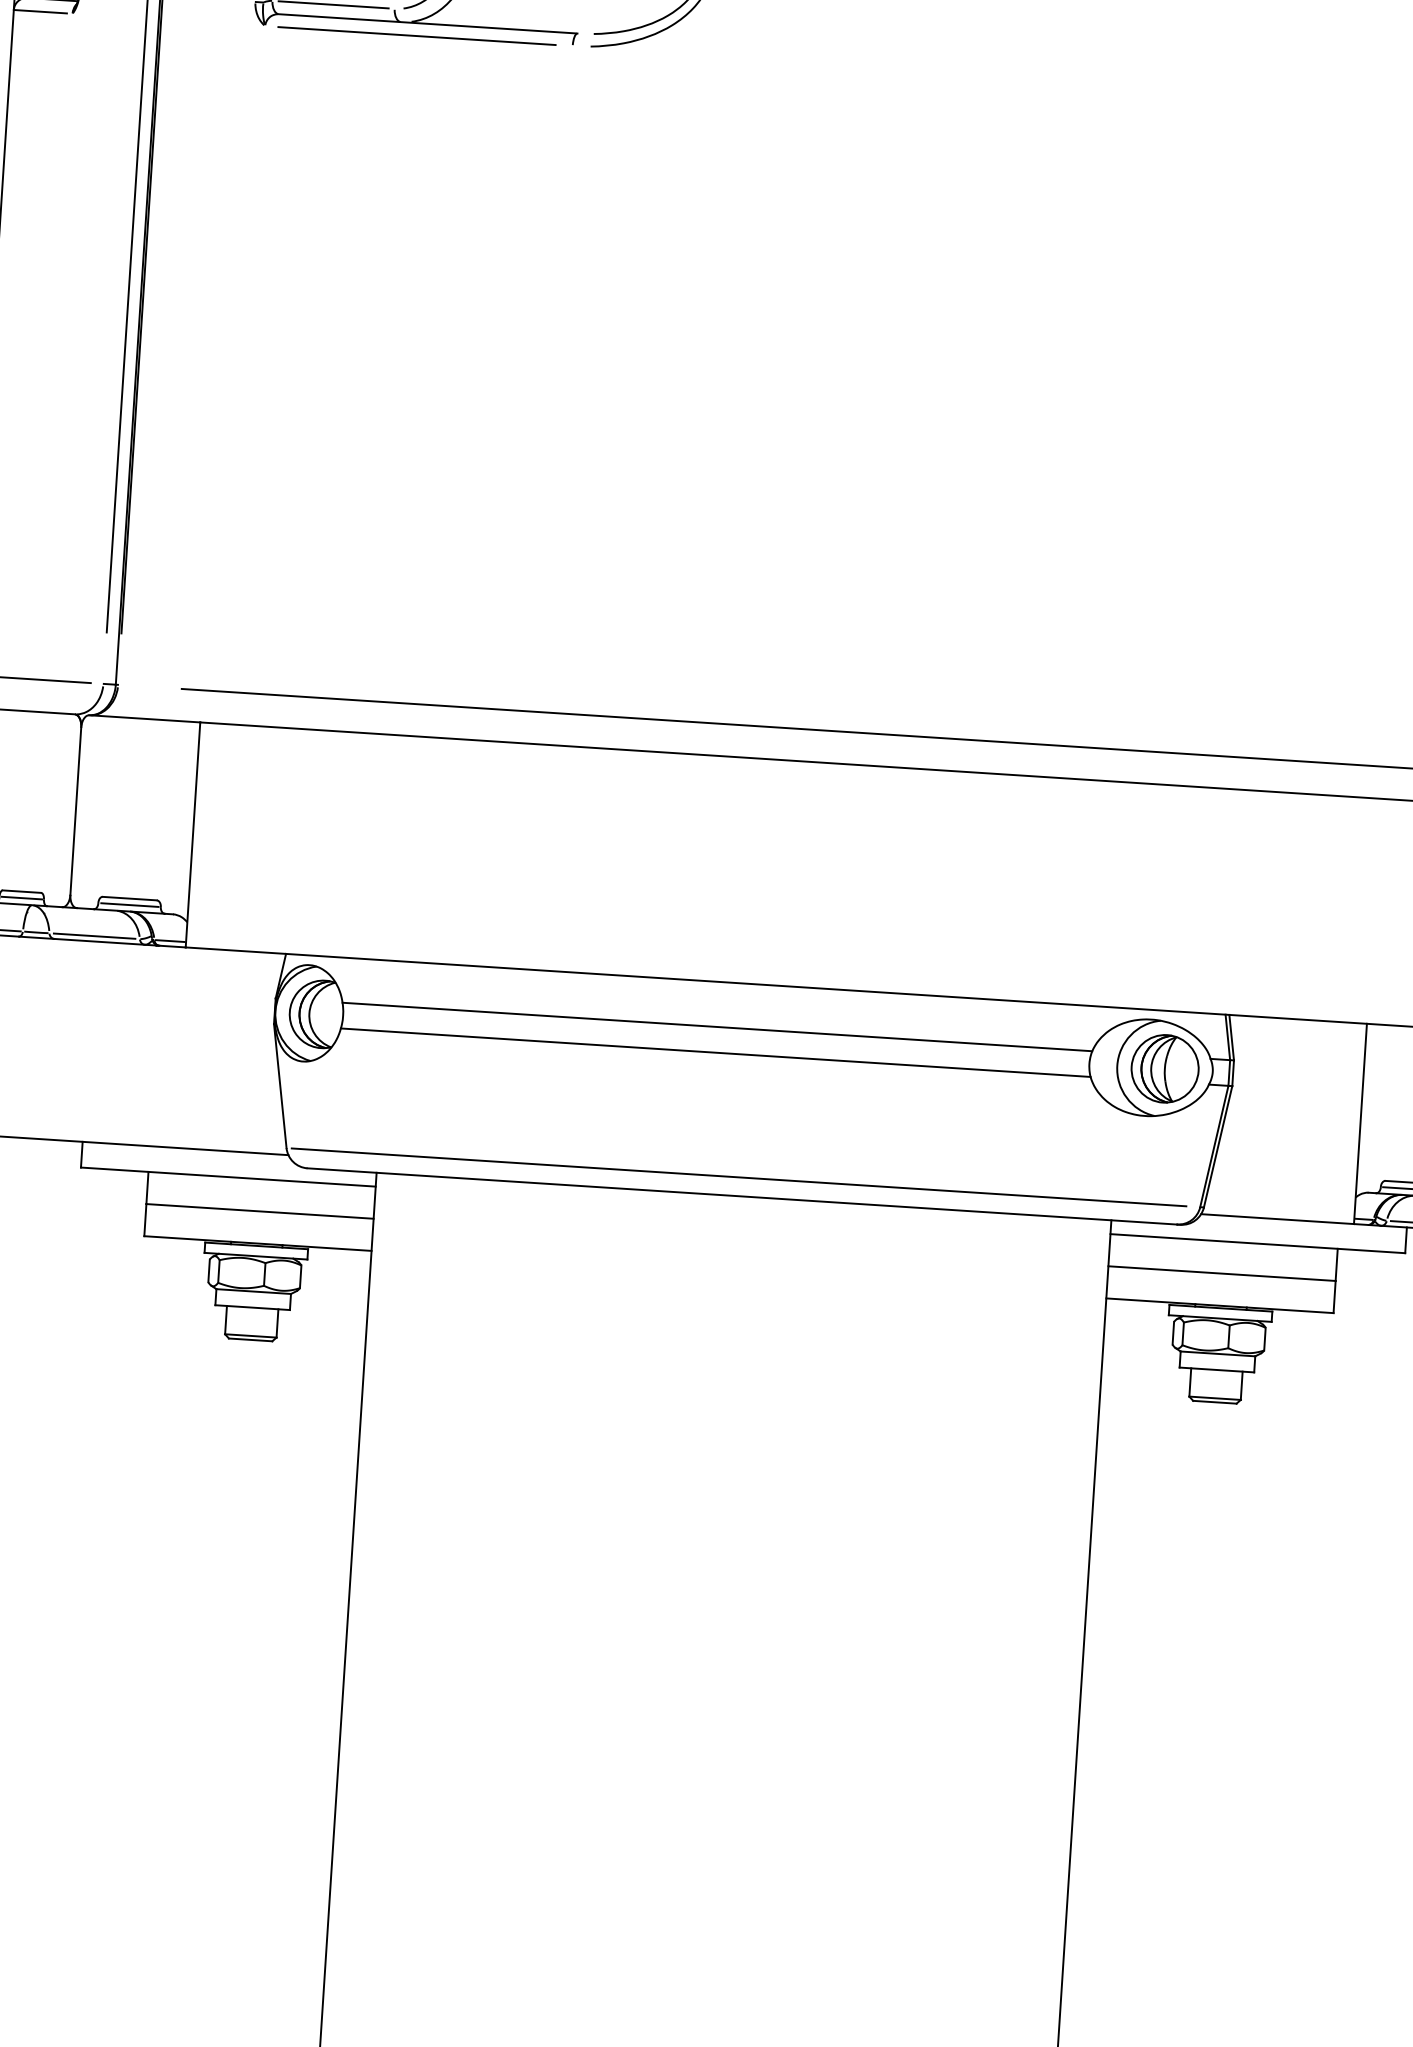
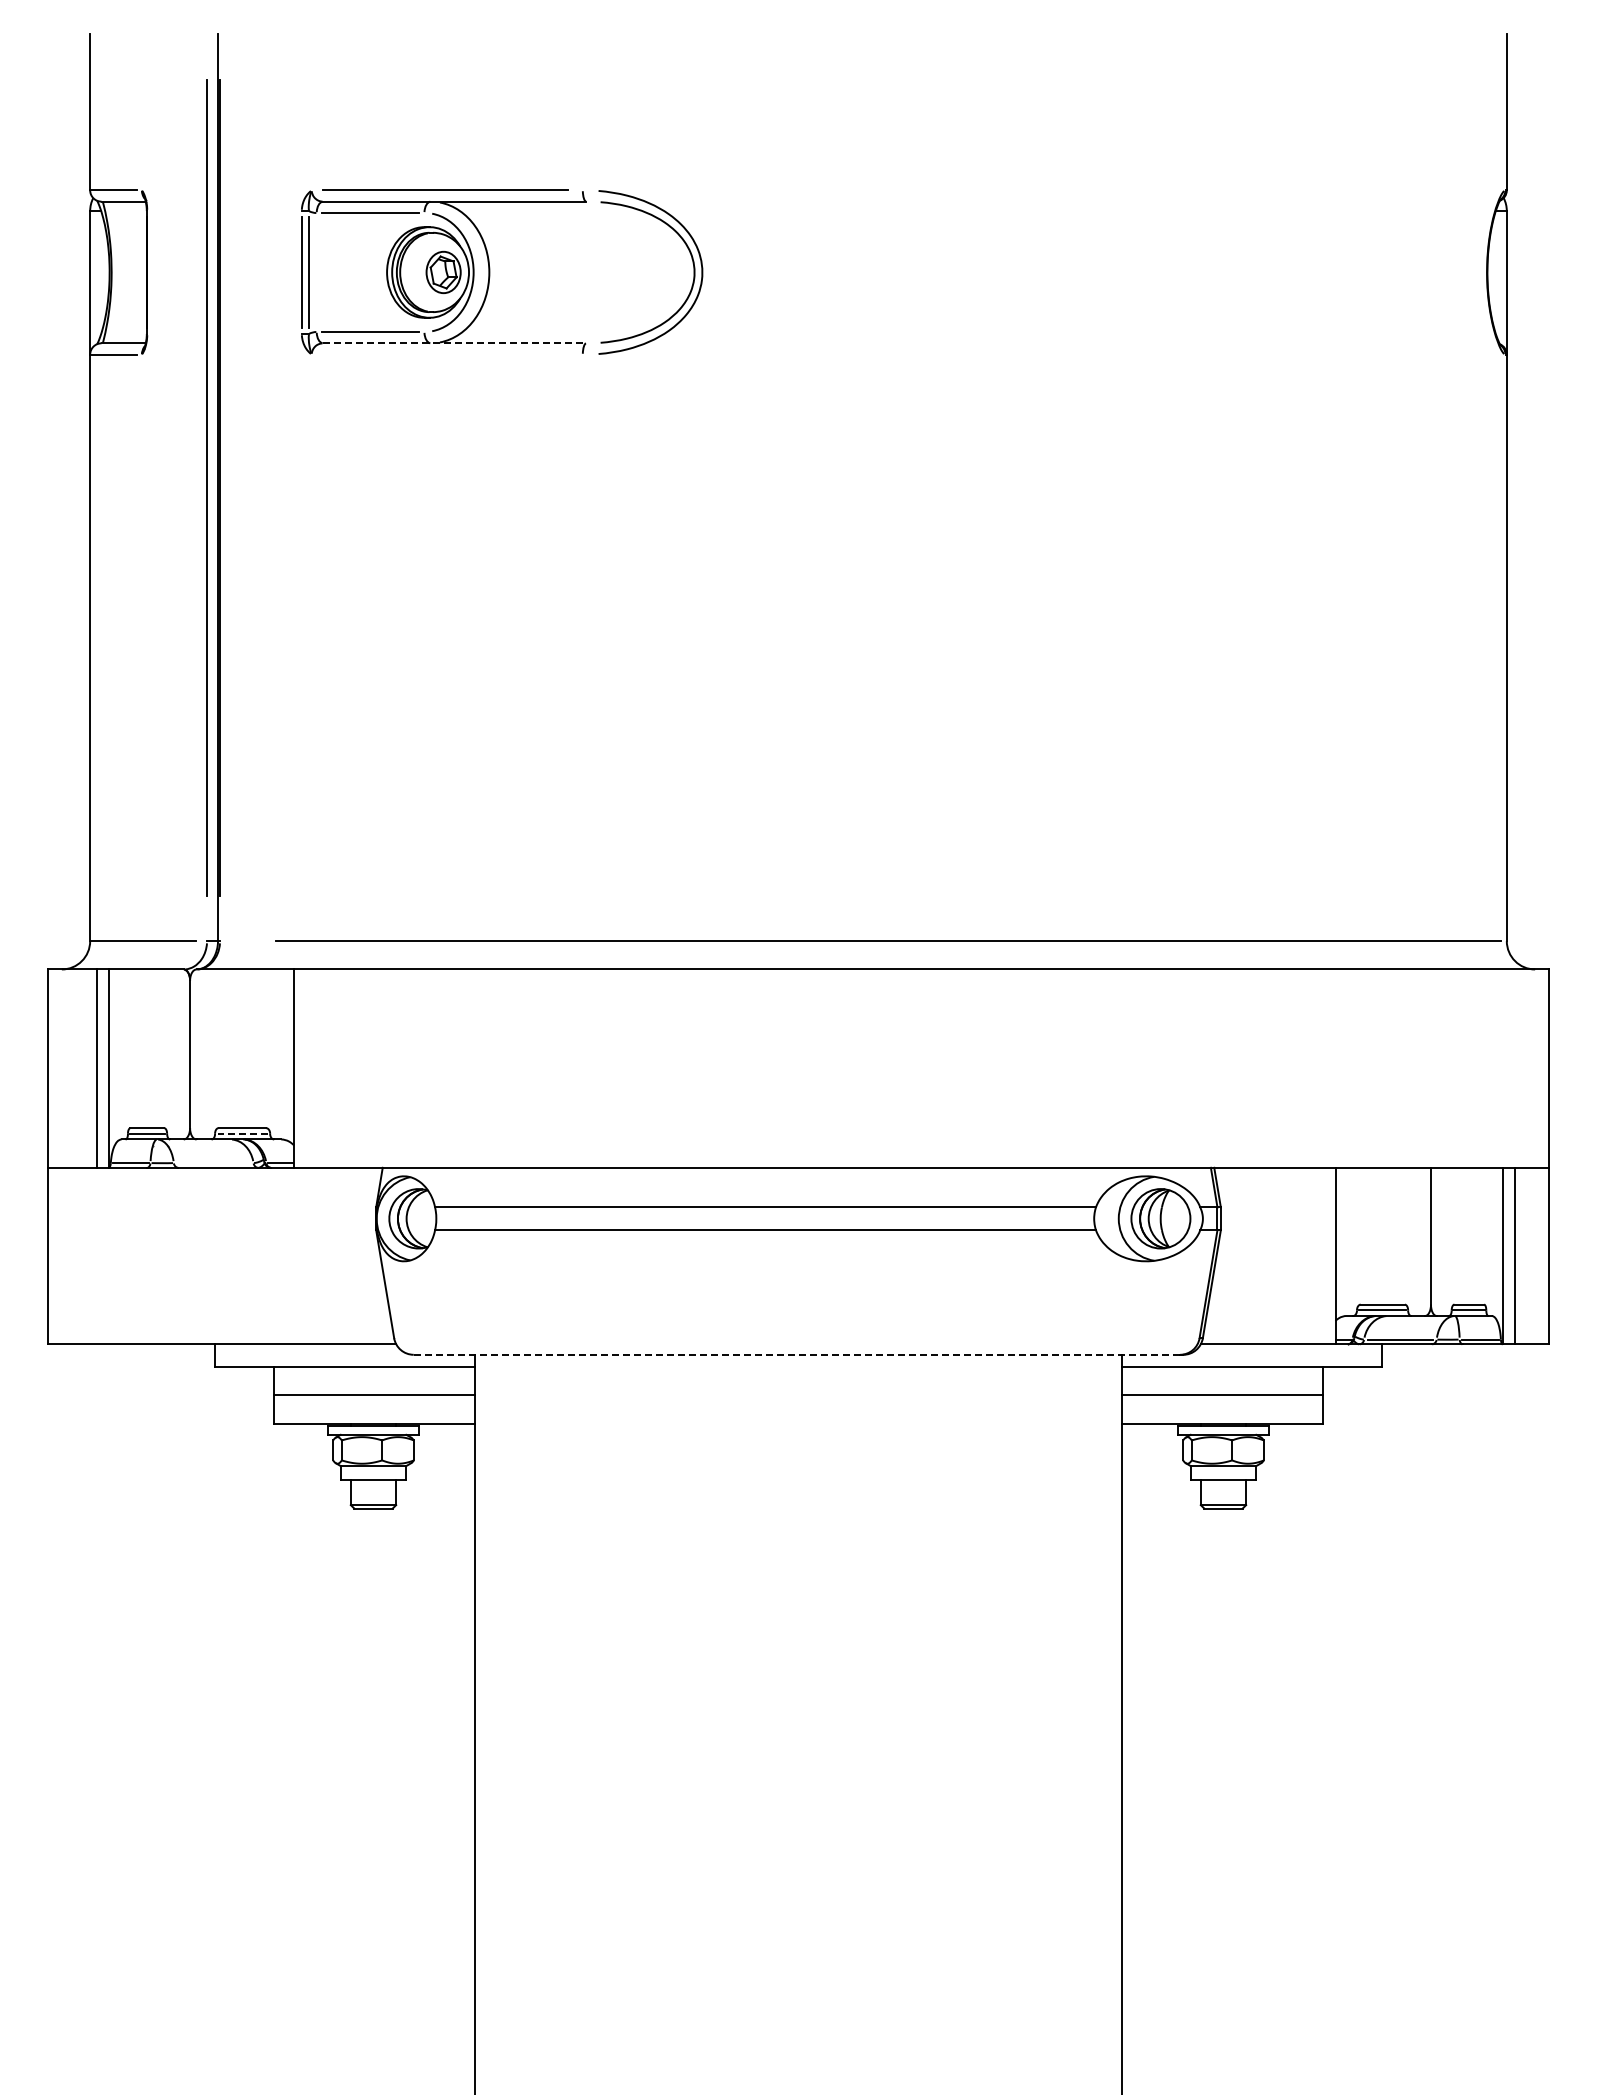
line: (427, 24) -> (454, 343), solid -> dashed
line: (416, 35) -> (445, 354), removed
line: (129, 904) -> (242, 1133), solid -> dashed
line: (94, 936) -> (213, 1163), removed
line: (738, 1177) -> (792, 1338), removed
line: (742, 1196) -> (797, 1354), solid -> dashed

